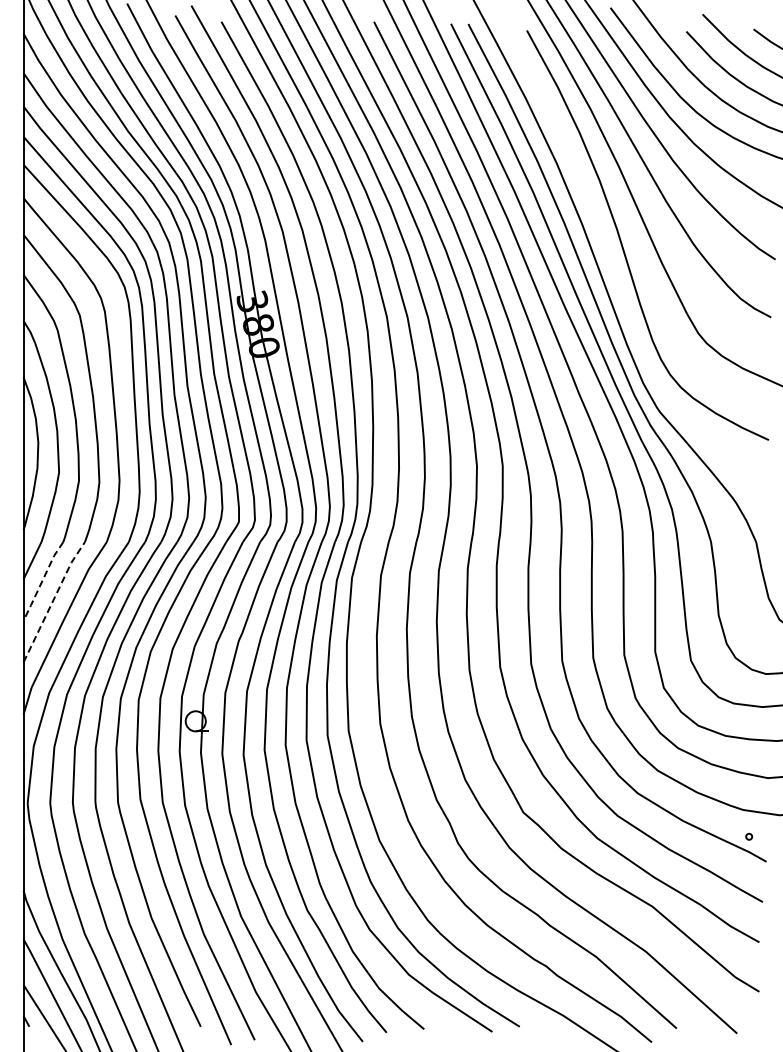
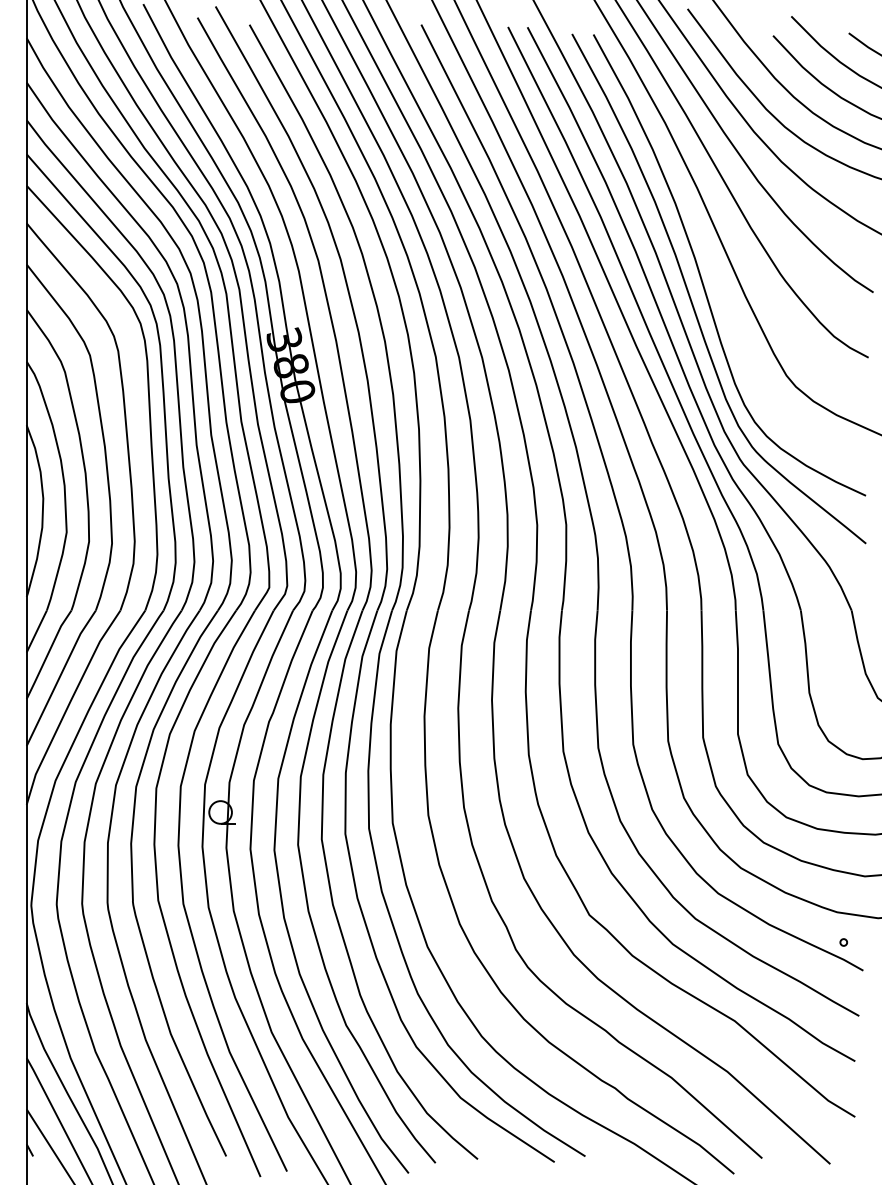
curve: (614, 265) -> (692, 299), added
line: (42, 581) -> (47, 654), dashed -> solid
line: (53, 600) -> (60, 676), dashed -> solid

